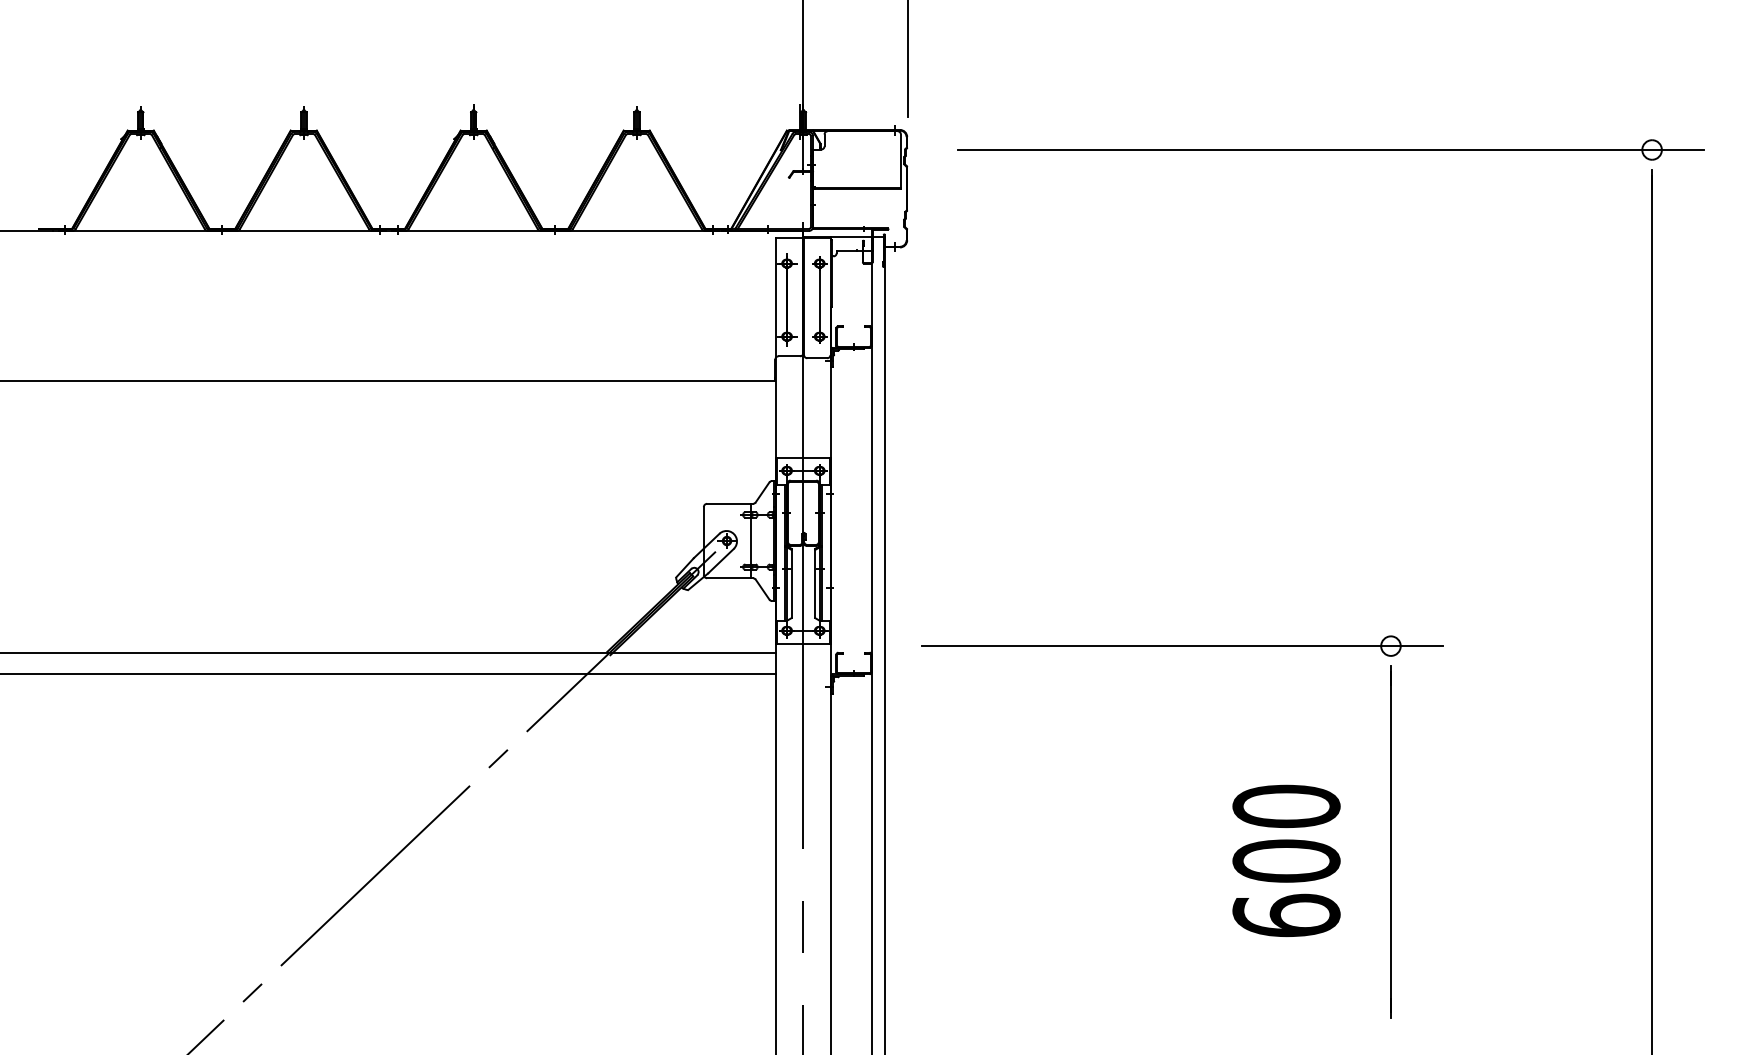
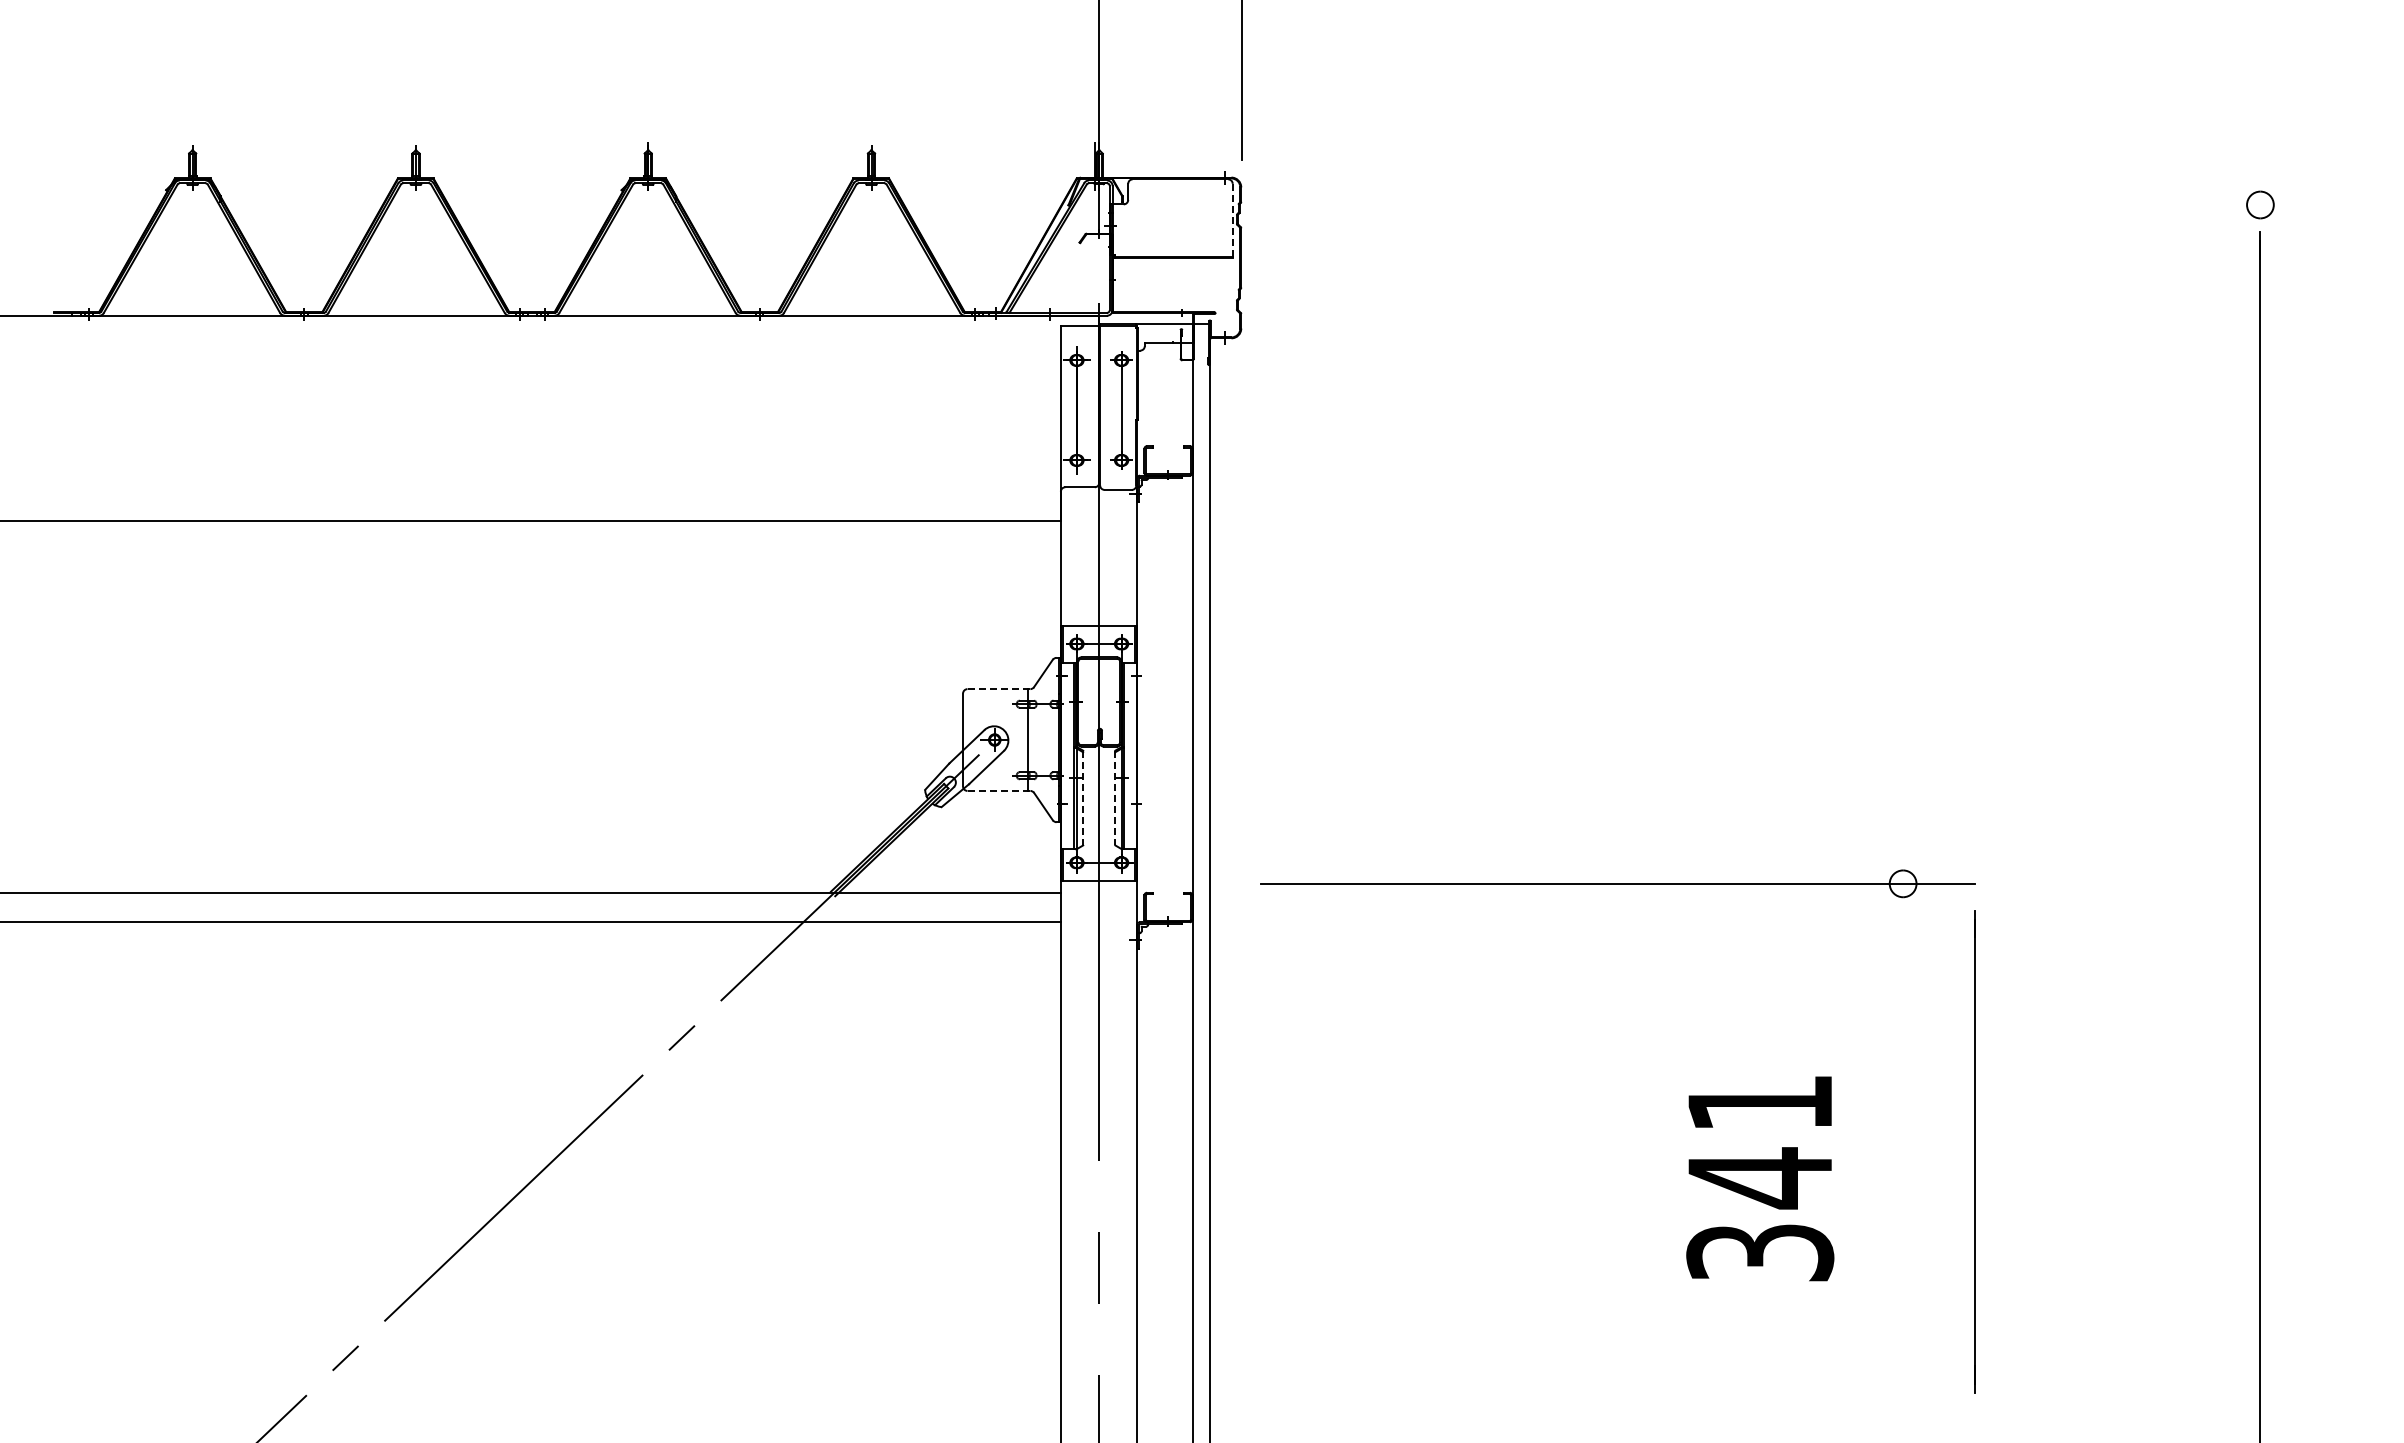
line: (1330, 150) -> (1820, 205), removed
line: (900, 162) -> (1232, 221), solid -> dashed
line: (730, 504) -> (999, 689), solid -> dashed
line: (730, 577) -> (999, 790), solid -> dashed
line: (791, 583) -> (1083, 798), solid -> dashed
line: (815, 583) -> (1115, 798), solid -> dashed
line: (1390, 841) -> (1974, 1151), moved
text: (1286, 860) -> (1760, 1177), 600 -> 341

